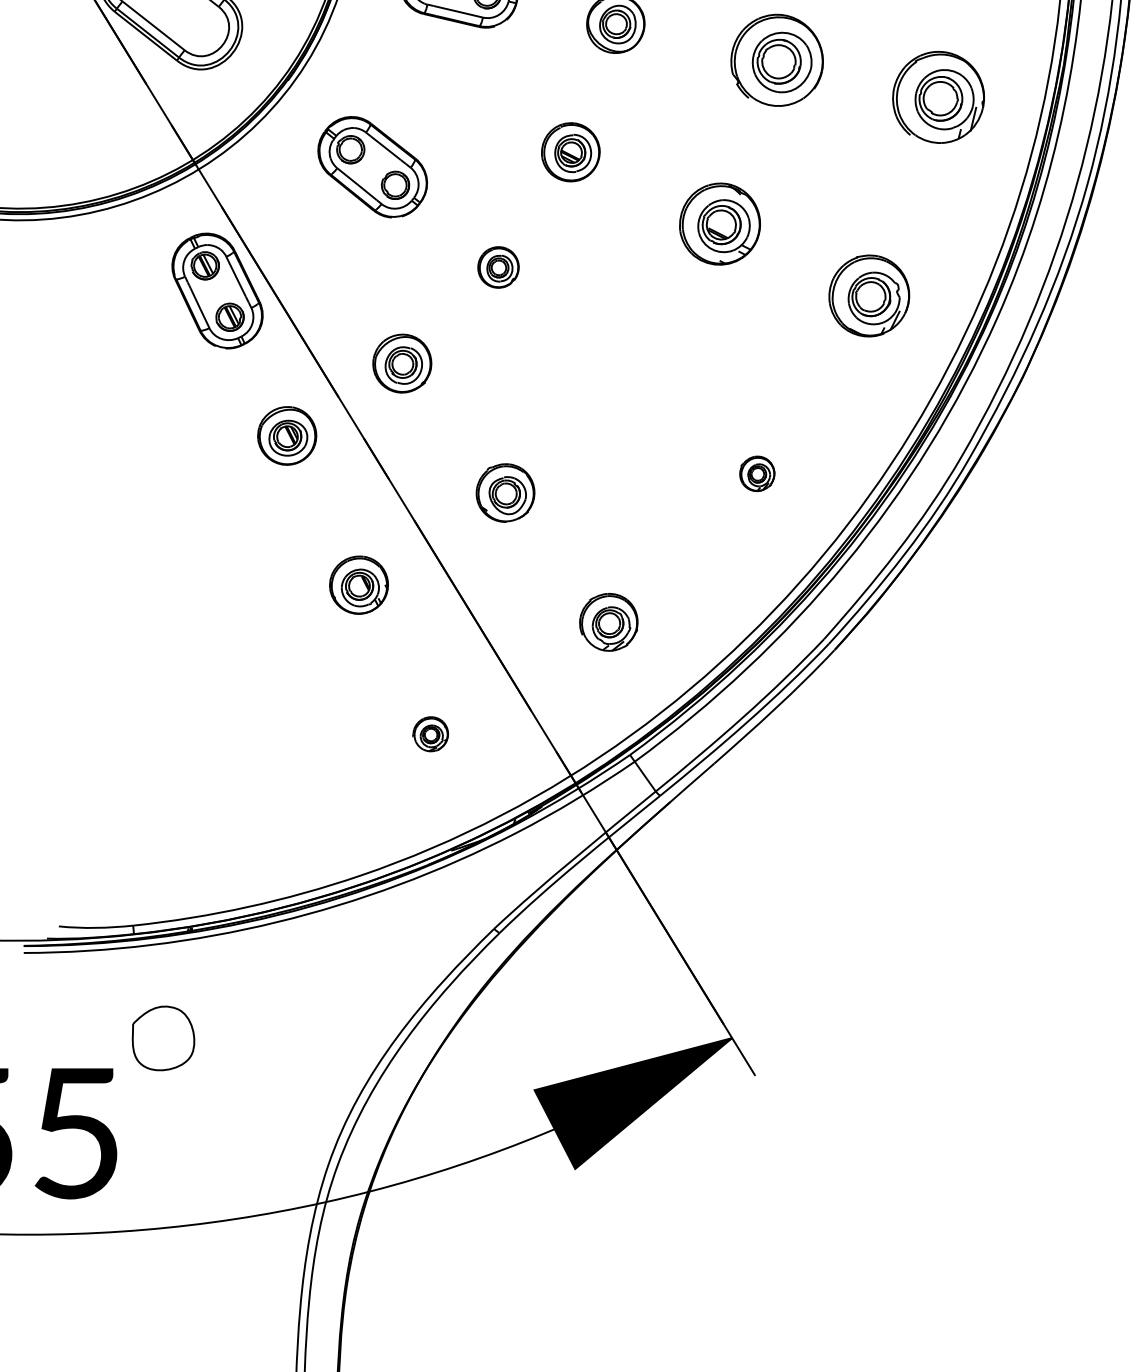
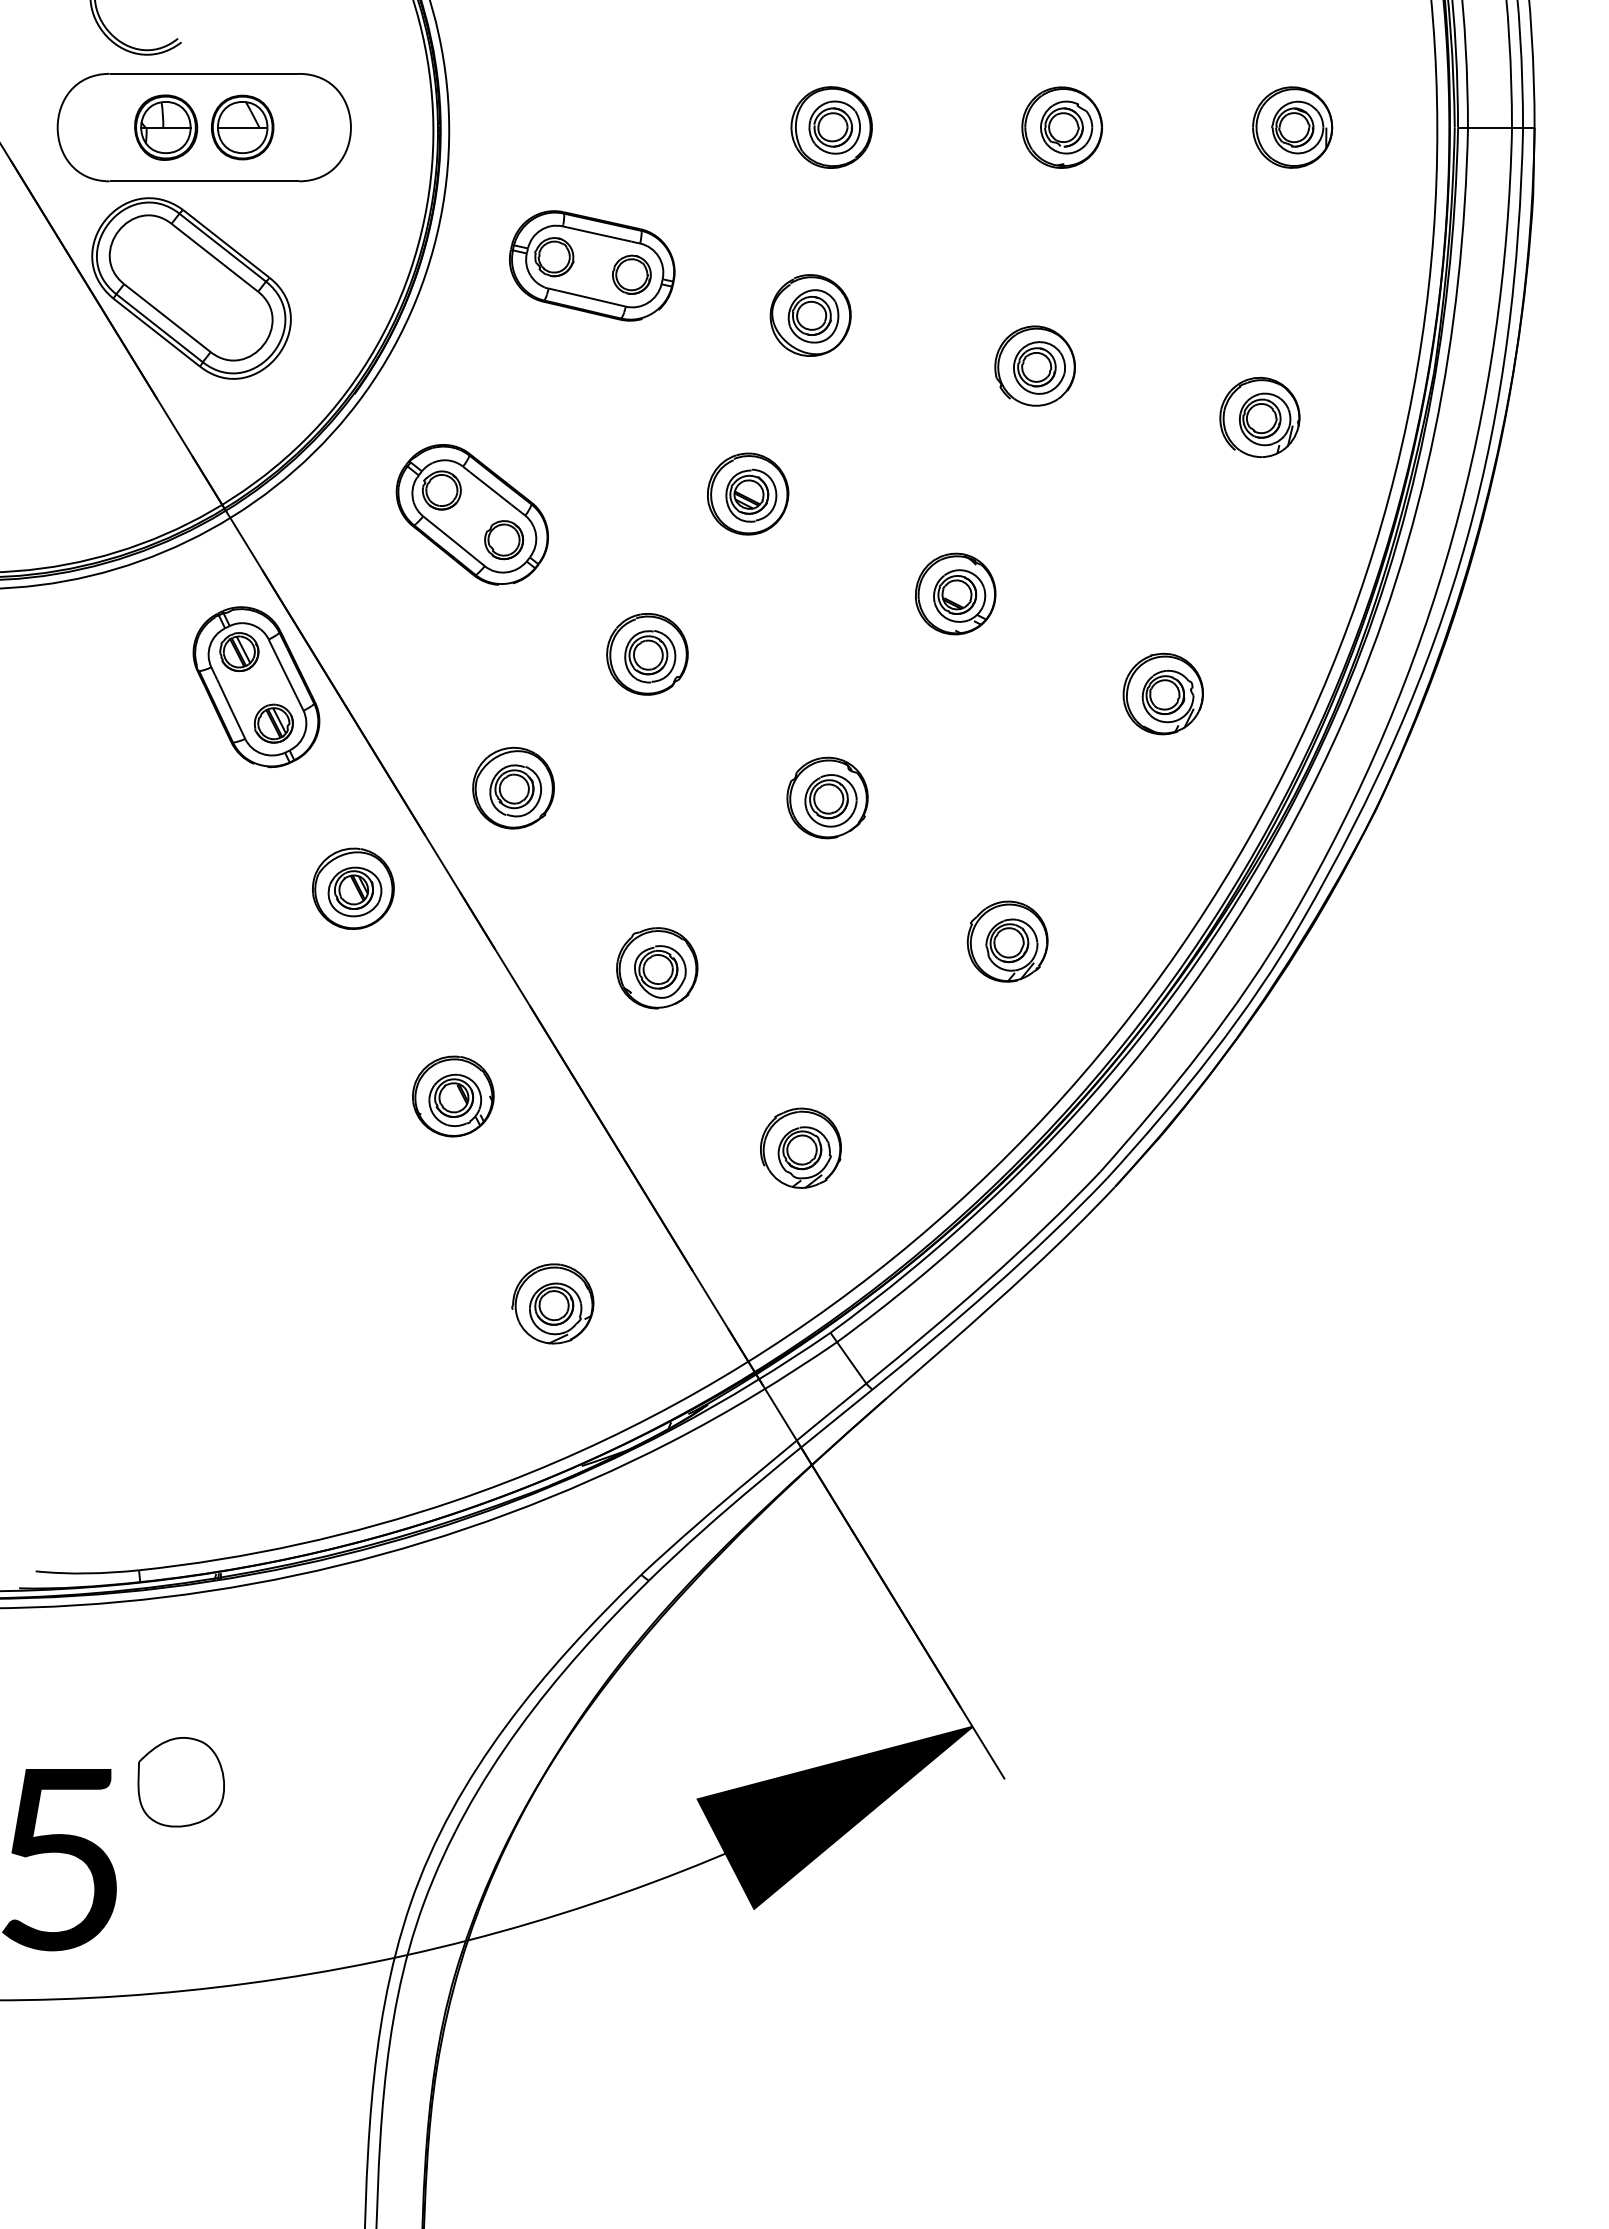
part: (776, 59) -> (1034, 365), size x0.62
part: (938, 96) -> (1259, 416), size x0.62
part: (719, 223) -> (955, 593), size x0.71
part: (498, 267) -> (647, 654), size x1.43
part: (868, 295) -> (1162, 693), size x0.71
part: (627, 370) -> (827, 797), added
part: (757, 473) -> (1007, 941), size x1.67
part: (430, 733) -> (552, 1303), size x1.67
part: (162, 1038) -> (180, 1782), moved

